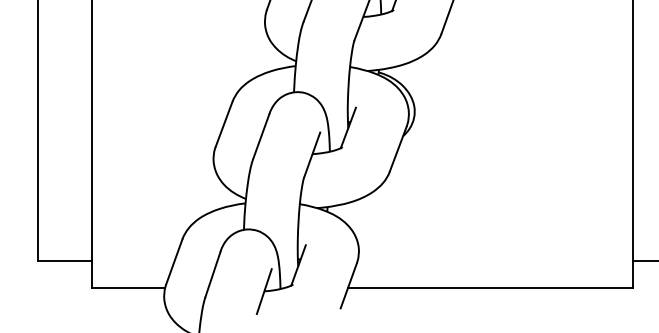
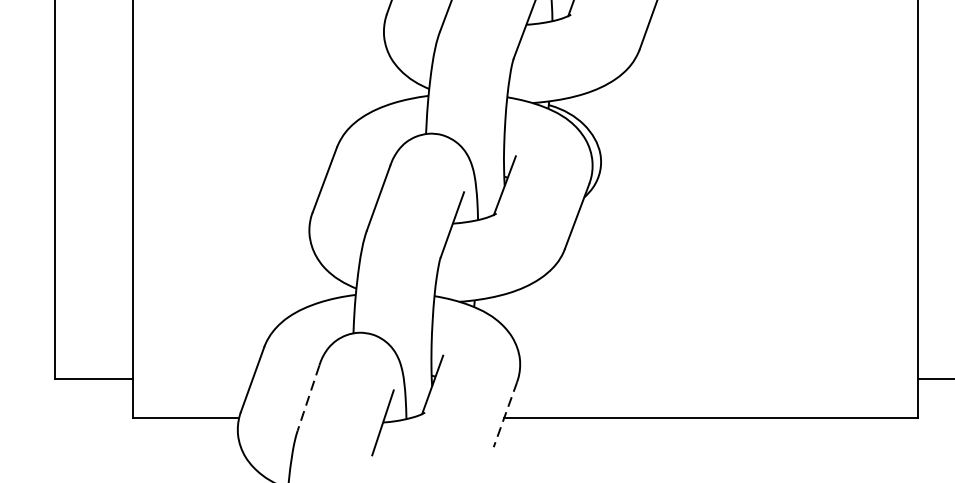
line: (212, 274) -> (307, 398), solid -> dashed
line: (348, 285) -> (505, 414), solid -> dashed

